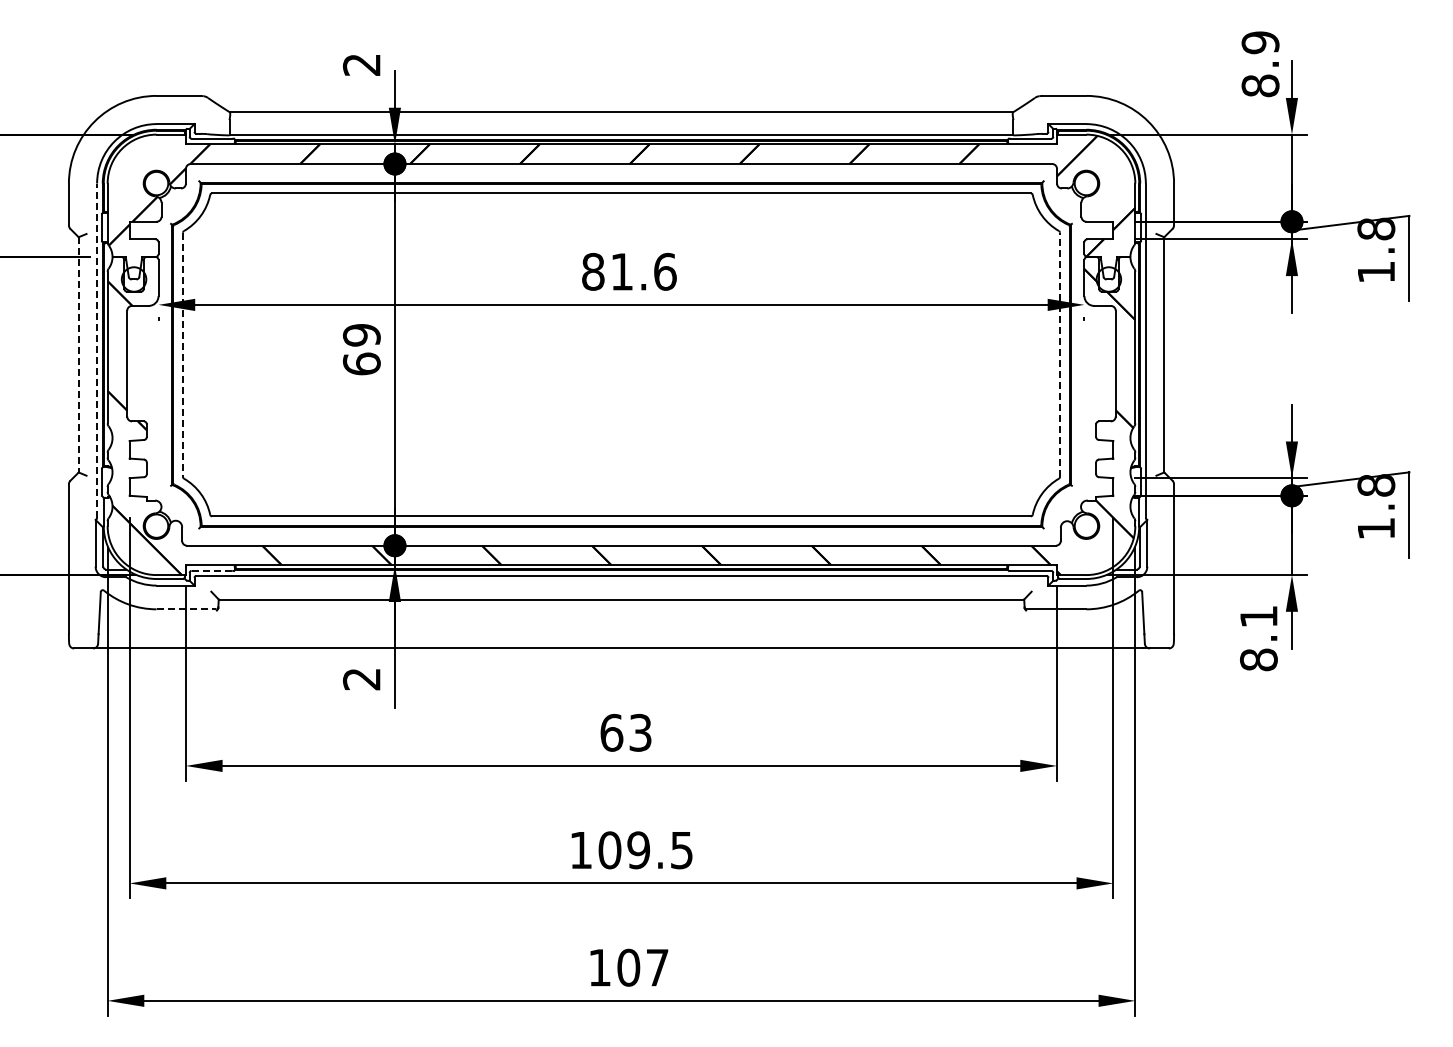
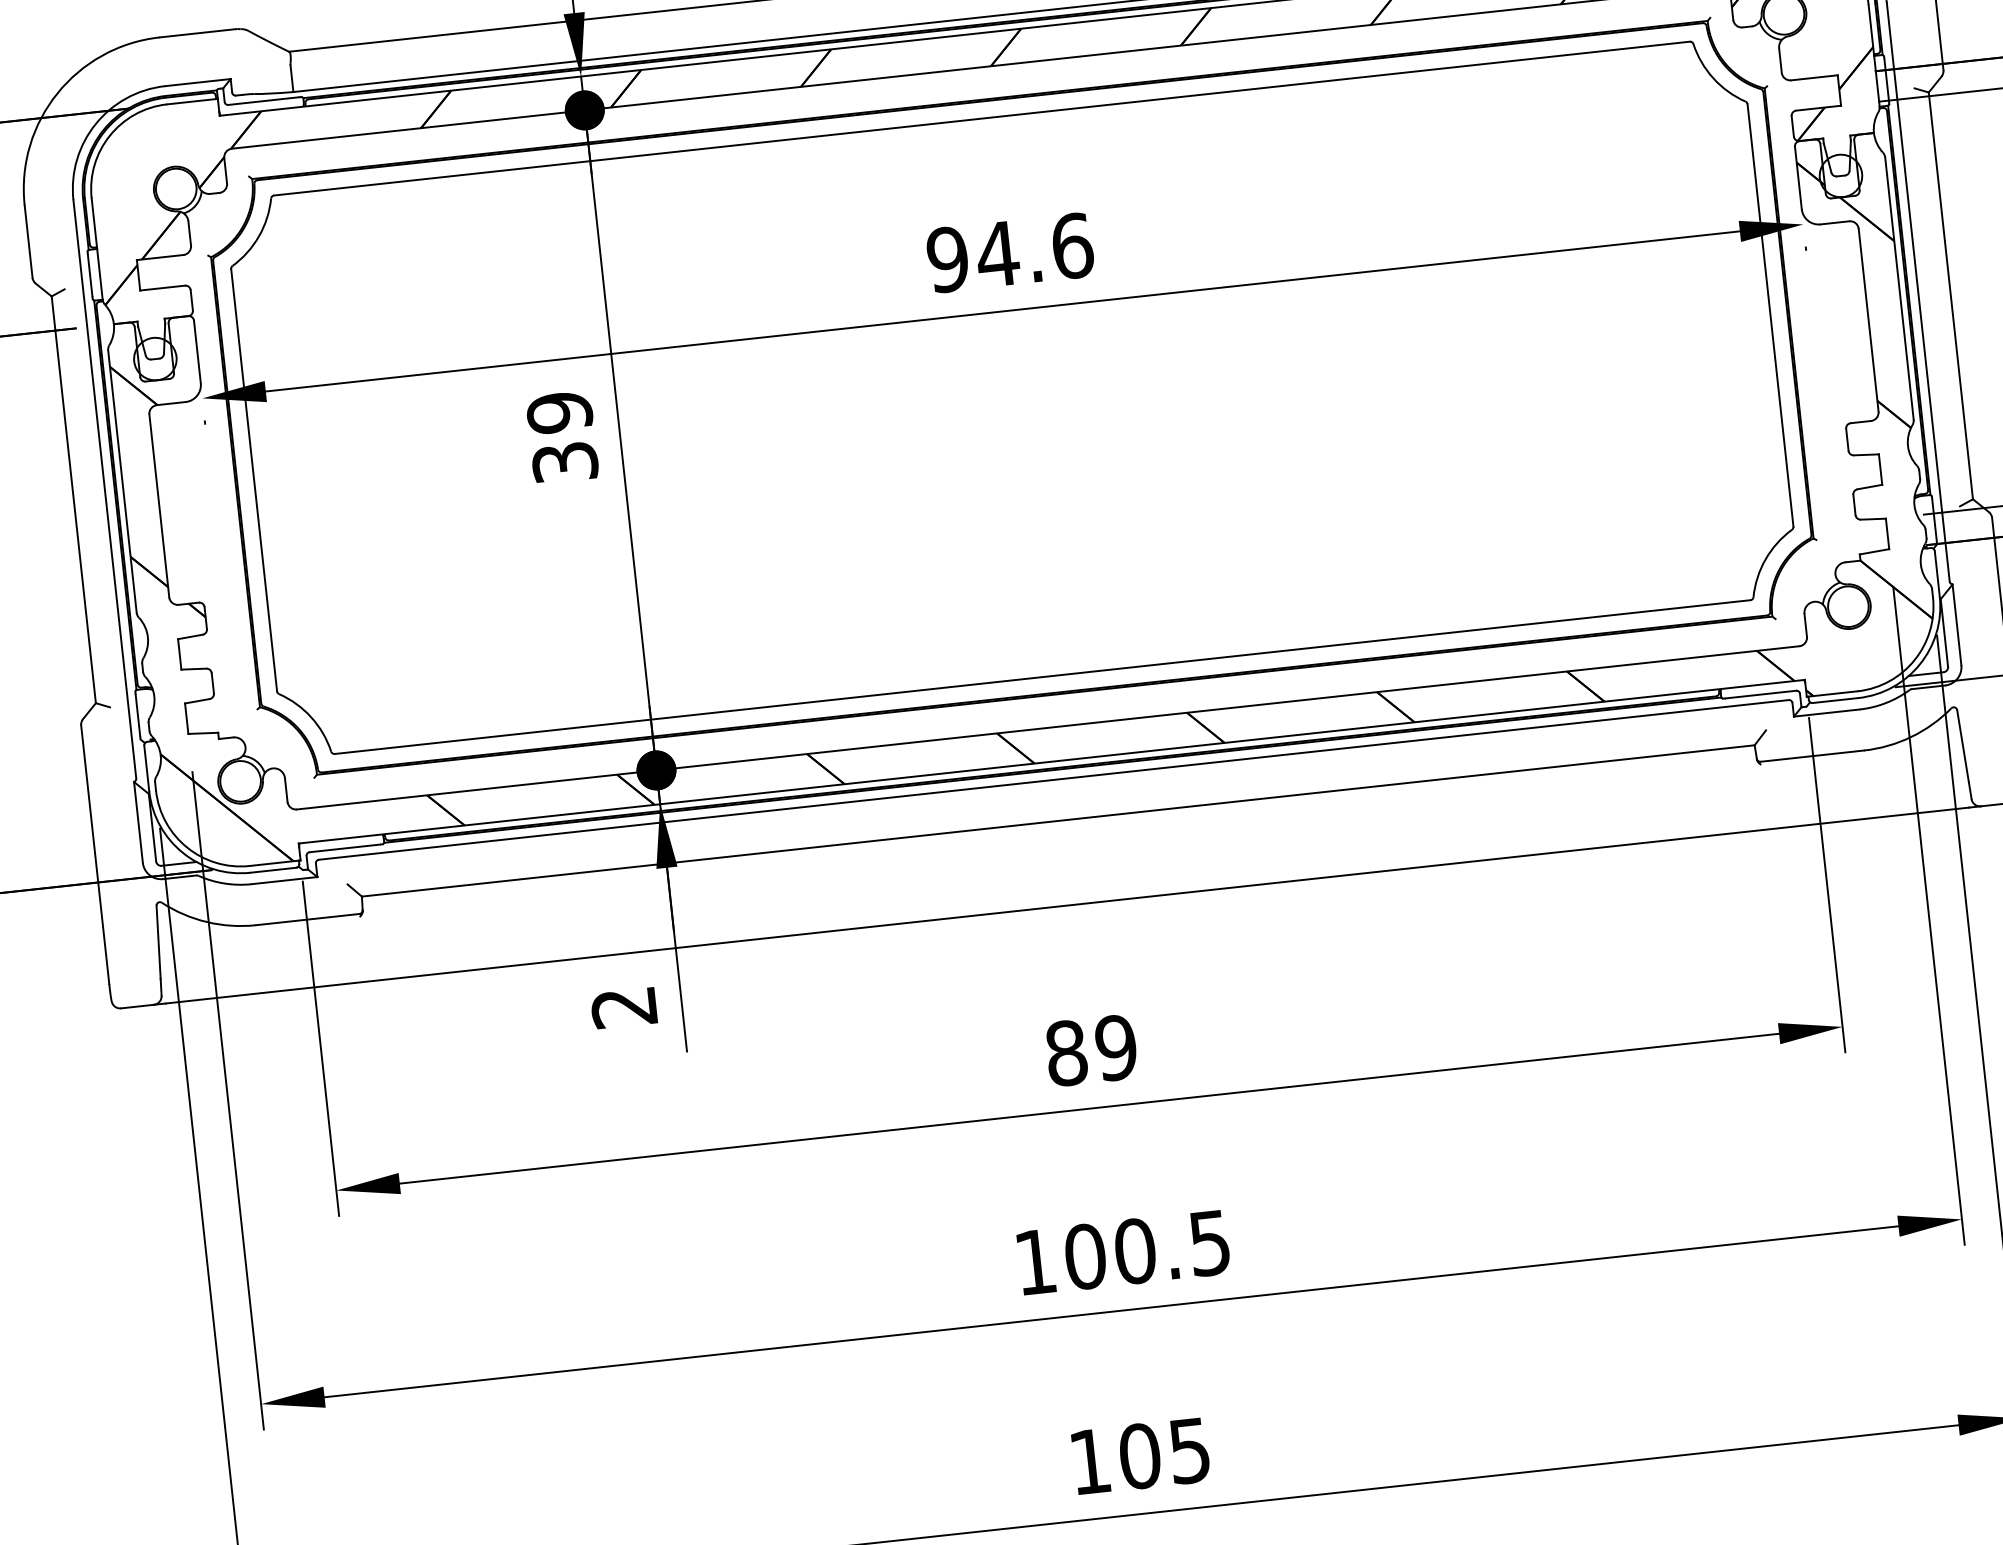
text: (607, 271) -> (972, 256), 81.6 -> 94.6
line: (97, 350) -> (105, 488), dashed -> solid
line: (78, 354) -> (73, 499), dashed -> solid
line: (1059, 354) -> (1769, 314), dashed -> solid
line: (183, 355) -> (255, 481), dashed -> solid
text: (361, 363) -> (564, 461), 69 -> 39
line: (211, 570) -> (343, 847), dashed -> solid
line: (186, 609) -> (308, 919), dashed -> solid
text: (625, 732) -> (1090, 1050), 63 -> 89
text: (638, 850) -> (1134, 1251), 109.5 -> 100.5
text: (657, 967) -> (1189, 1450), 107 -> 105

